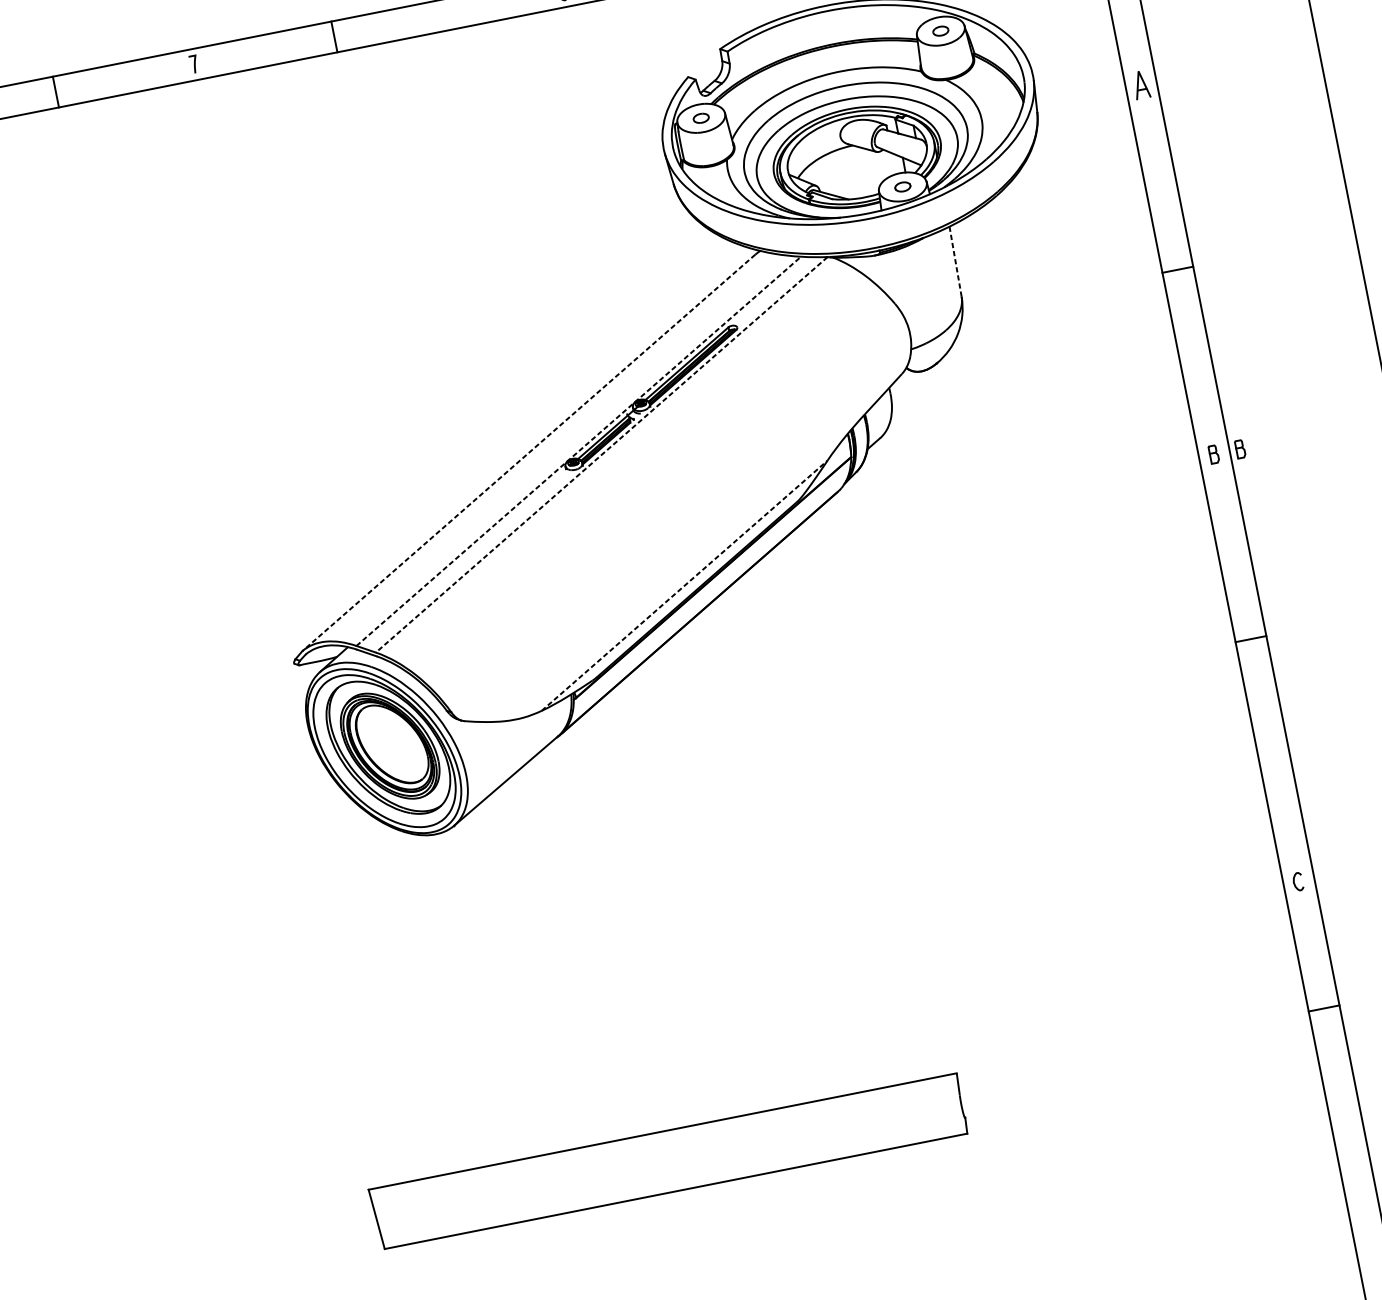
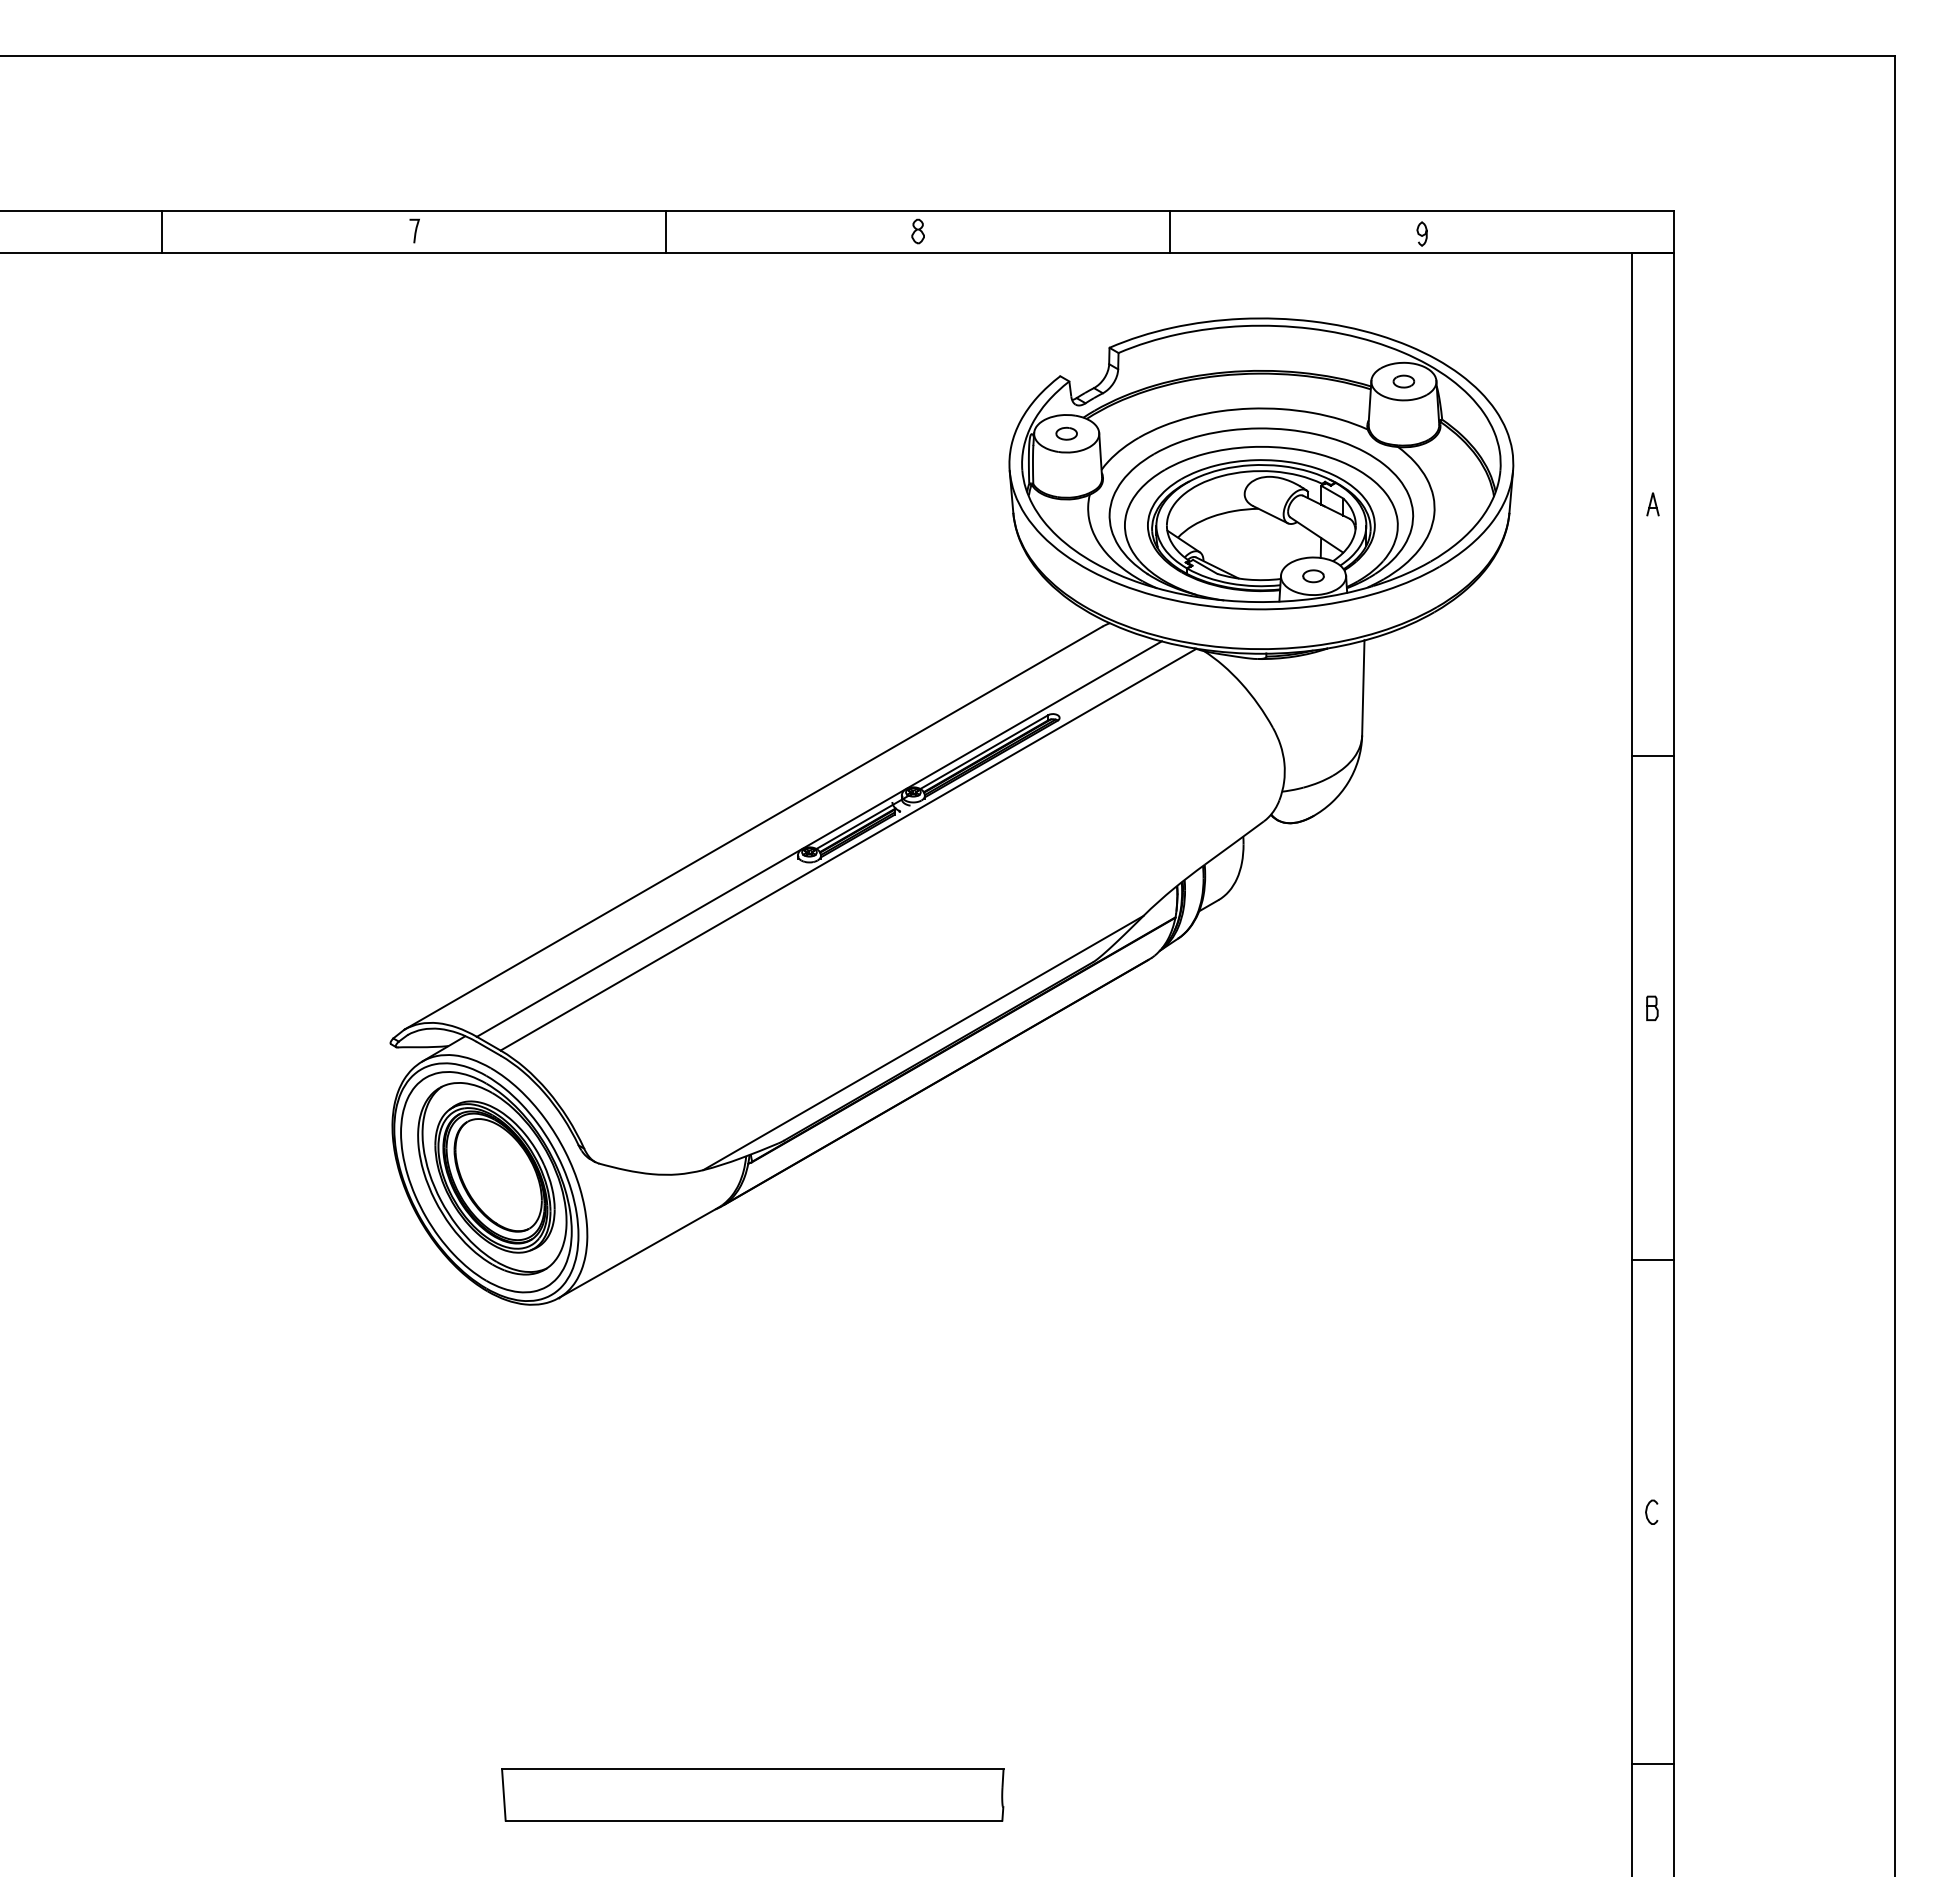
line: (334, 36) -> (666, 231), moved
part: (1140, 85) -> (1652, 504), size x0.62
line: (56, 92) -> (162, 231), moved
line: (955, 261) -> (1363, 687), dashed -> solid
part: (1240, 449) -> (1688, 1008), removed
line: (578, 451) -> (819, 839), dashed -> solid
line: (528, 453) -> (753, 828), dashed -> solid
line: (601, 454) -> (848, 849), dashed -> solid
line: (684, 585) -> (923, 1042), dashed -> solid
curve: (1294, 881) -> (1647, 1510), moved
part: (668, 1161) -> (752, 1794), size x0.62

